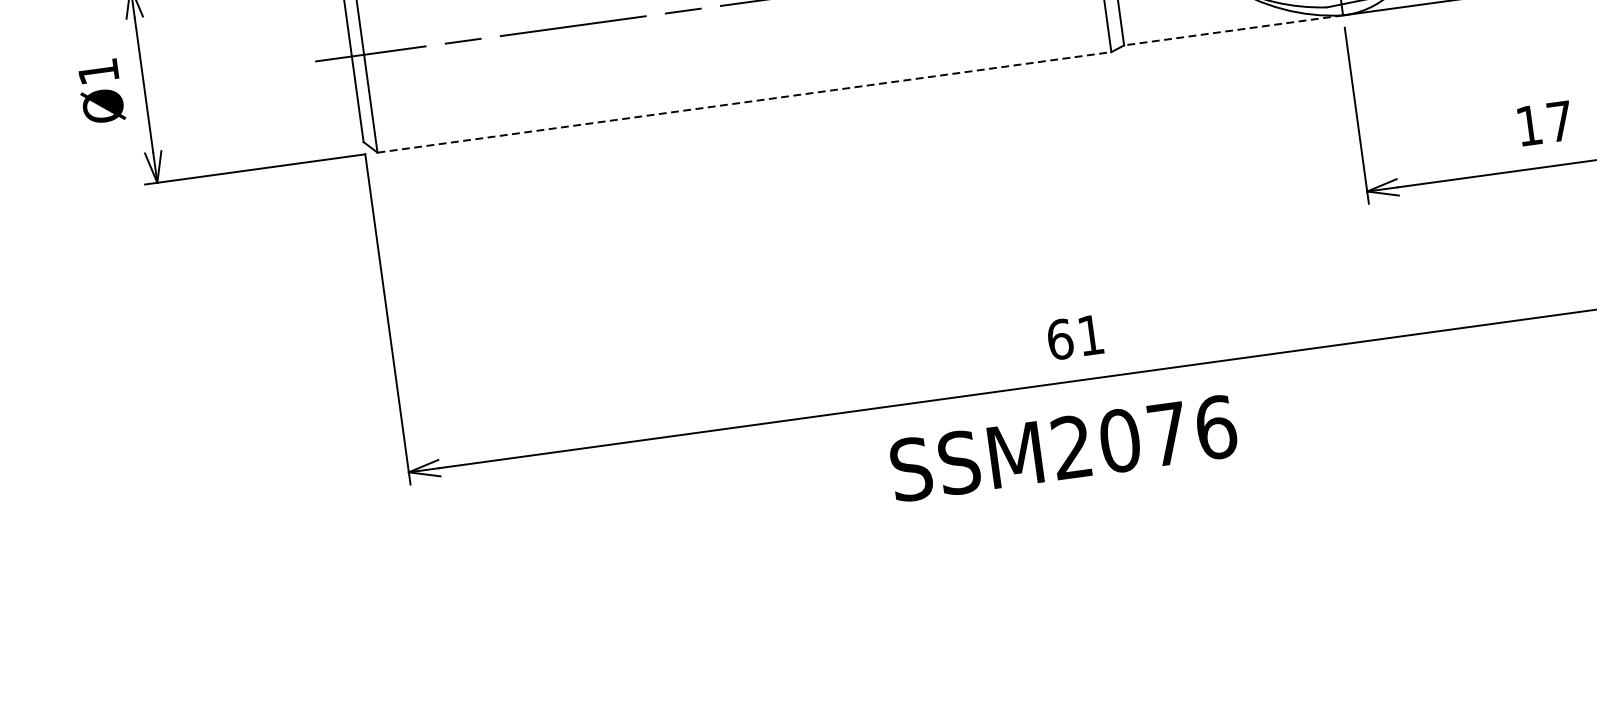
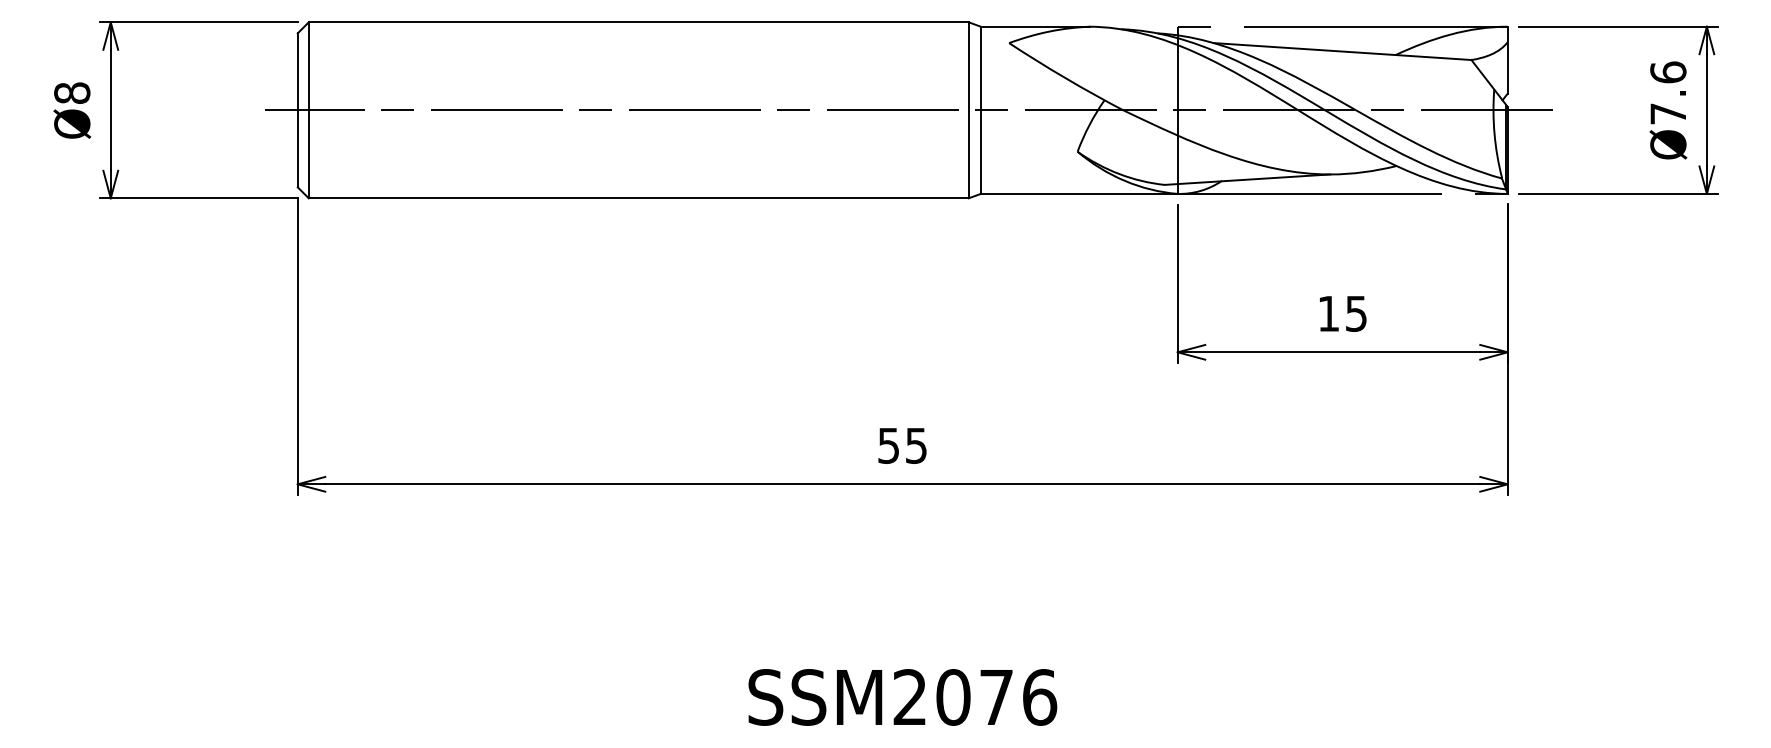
line: (1232, 30) -> (1078, 193), dashed -> solid
text: (98, 70) -> (72, 92), Ø1 -> Ø8
line: (744, 102) -> (638, 198), dashed -> solid
text: (1560, 121) -> (1356, 313), 17 -> 15
text: (1075, 337) -> (902, 445), 61 -> 55
text: (1063, 448) -> (902, 697), moved

